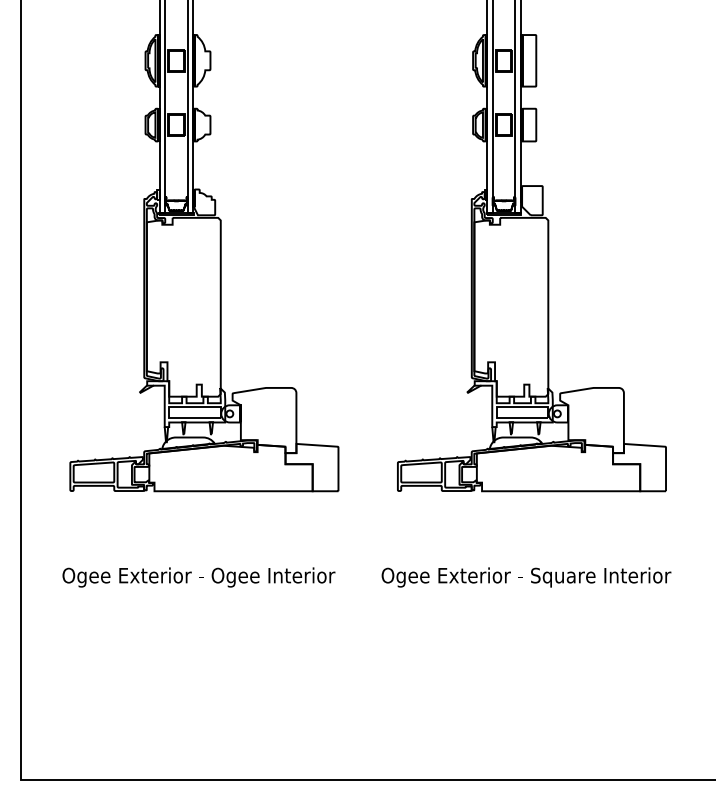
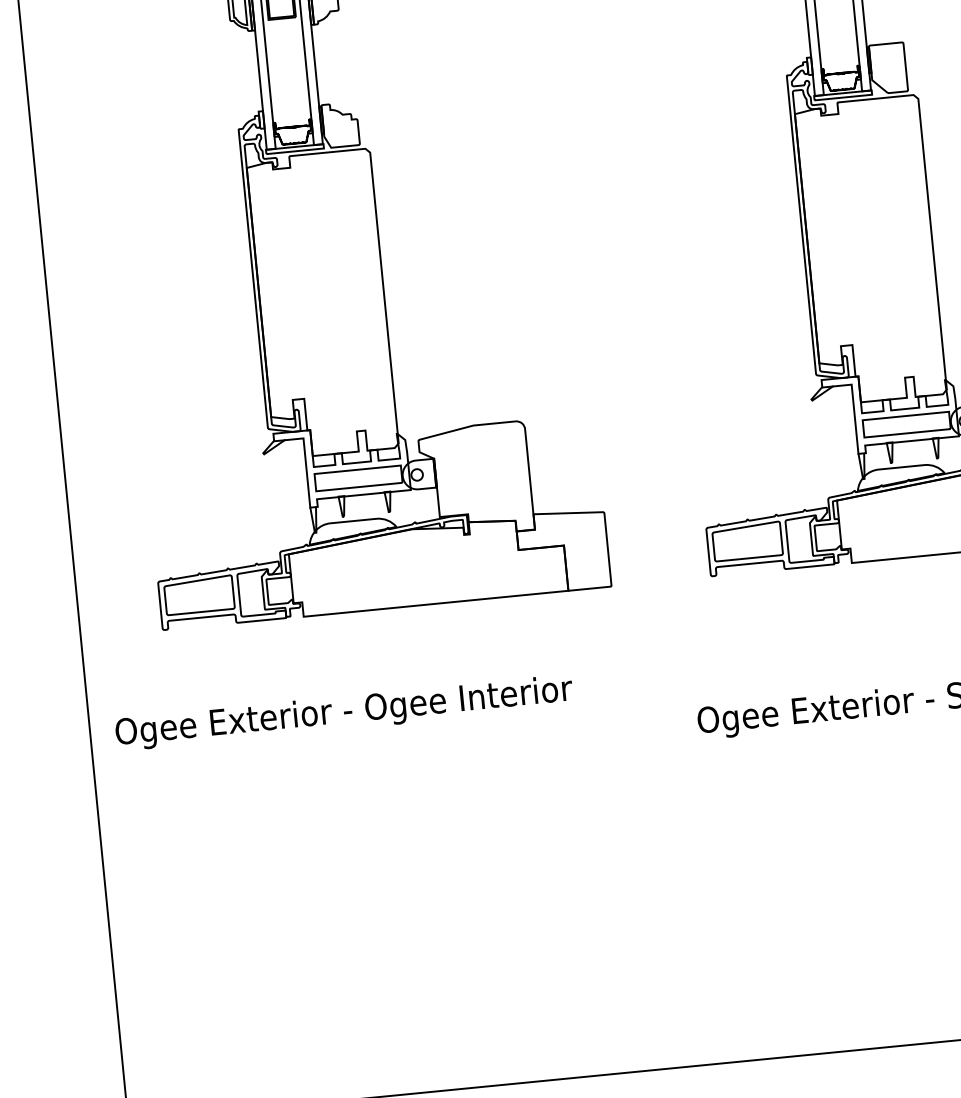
text: (198, 577) -> (343, 712), moved

